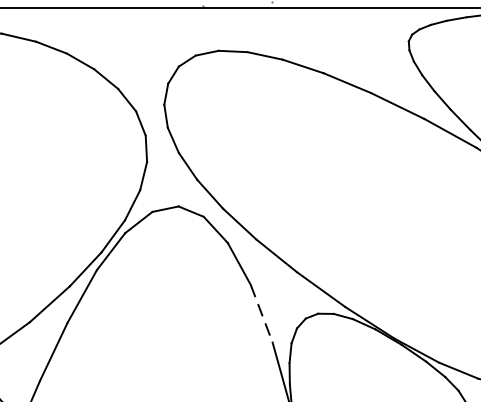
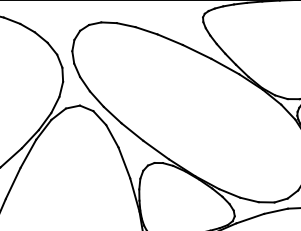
line: (261, 314) -> (124, 163), dashed -> solid

